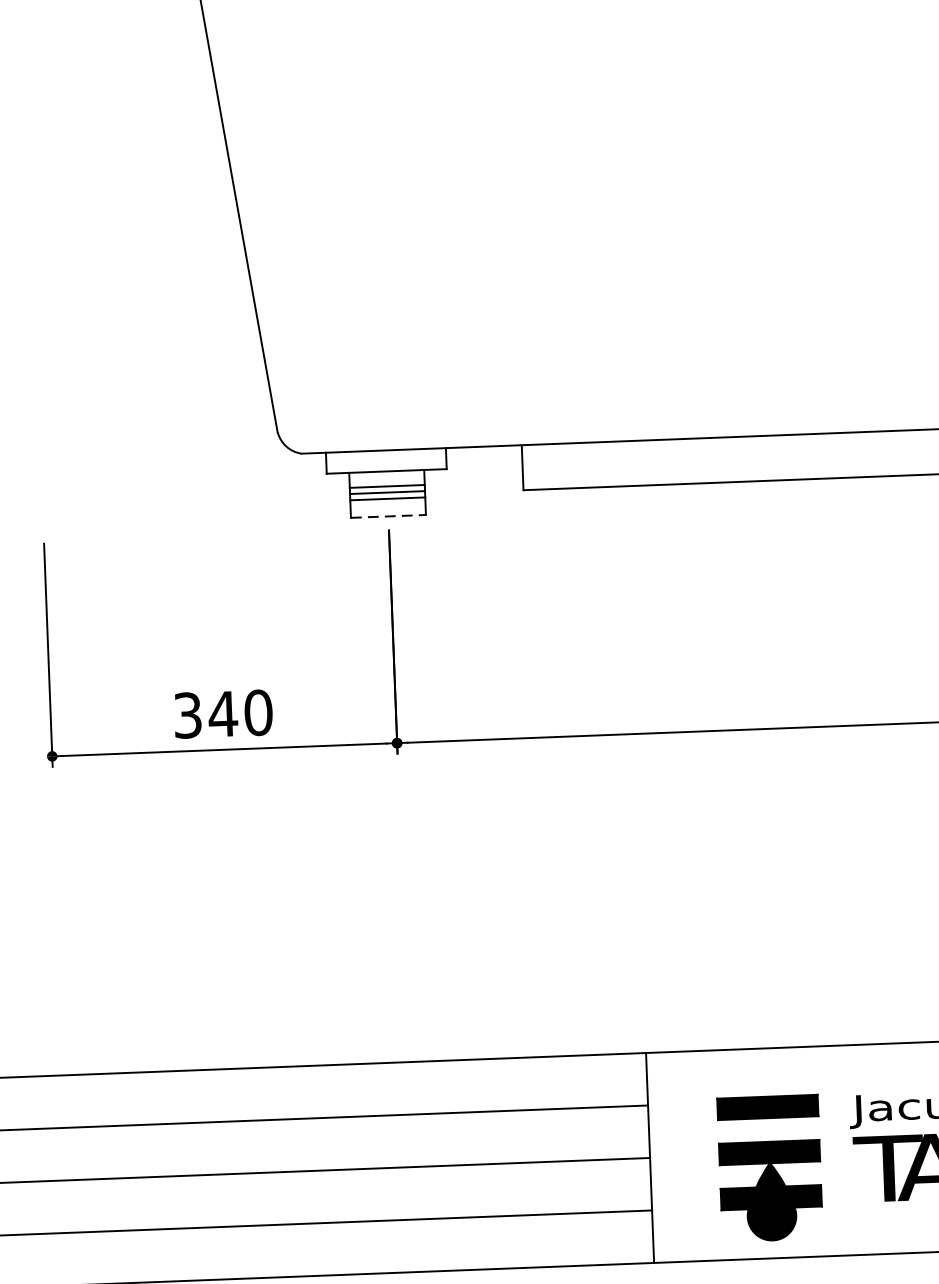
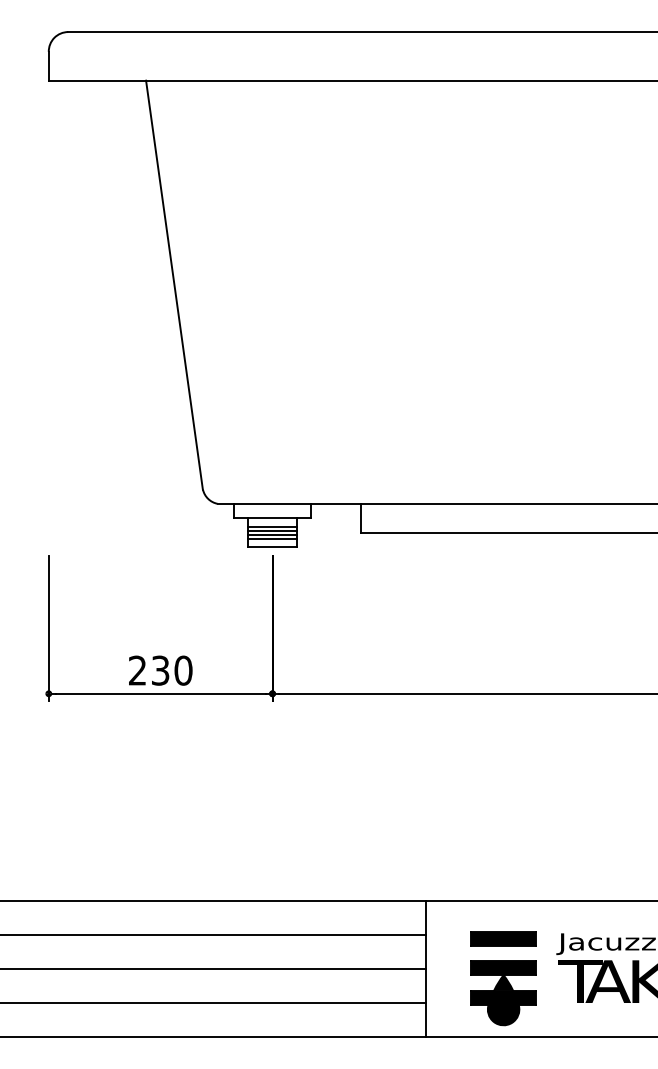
line: (387, 505) -> (272, 539), added
line: (389, 516) -> (273, 546), dashed -> solid
text: (206, 714) -> (149, 670), 340 -> 230

